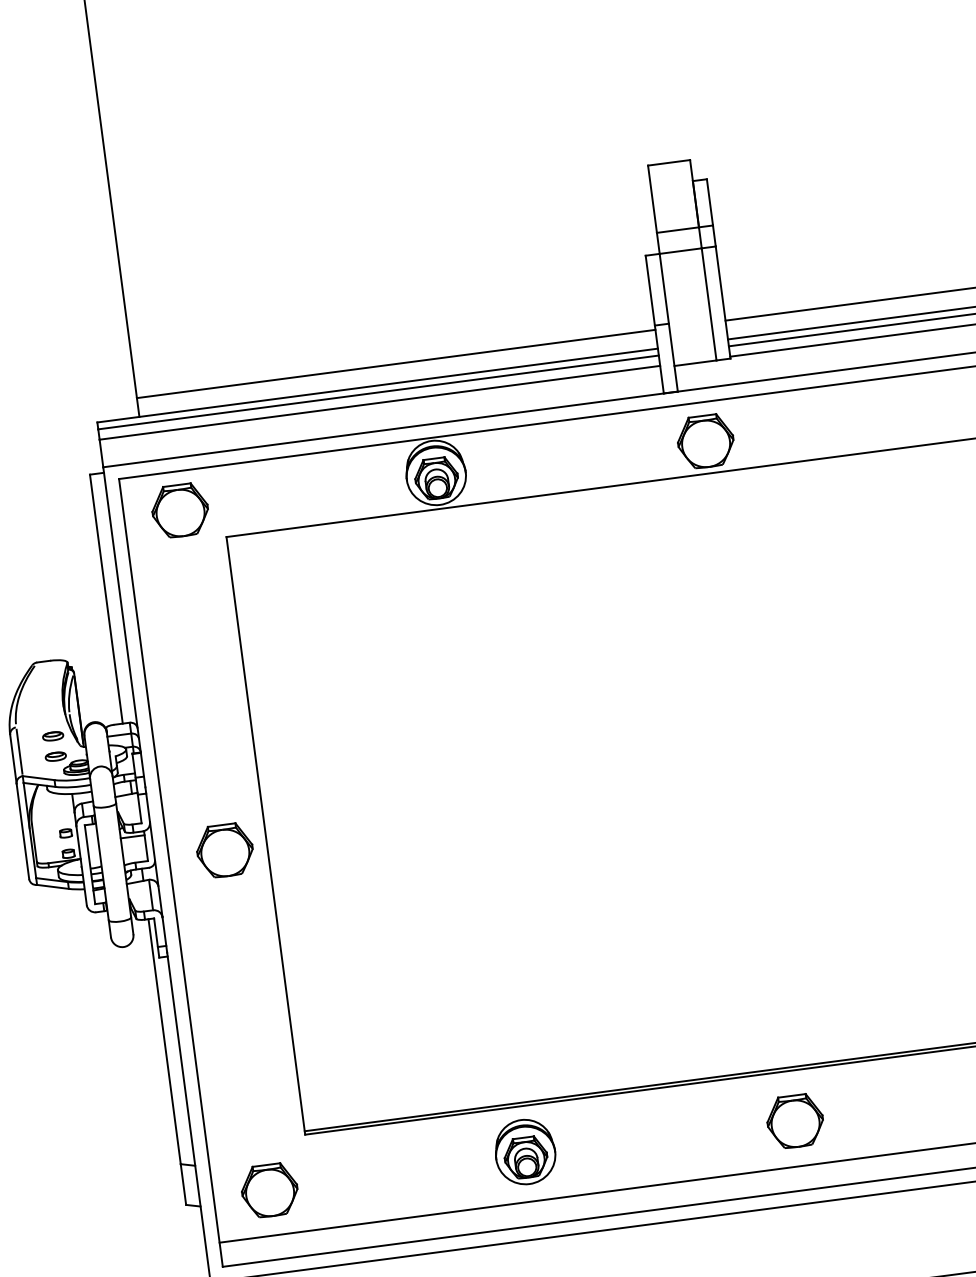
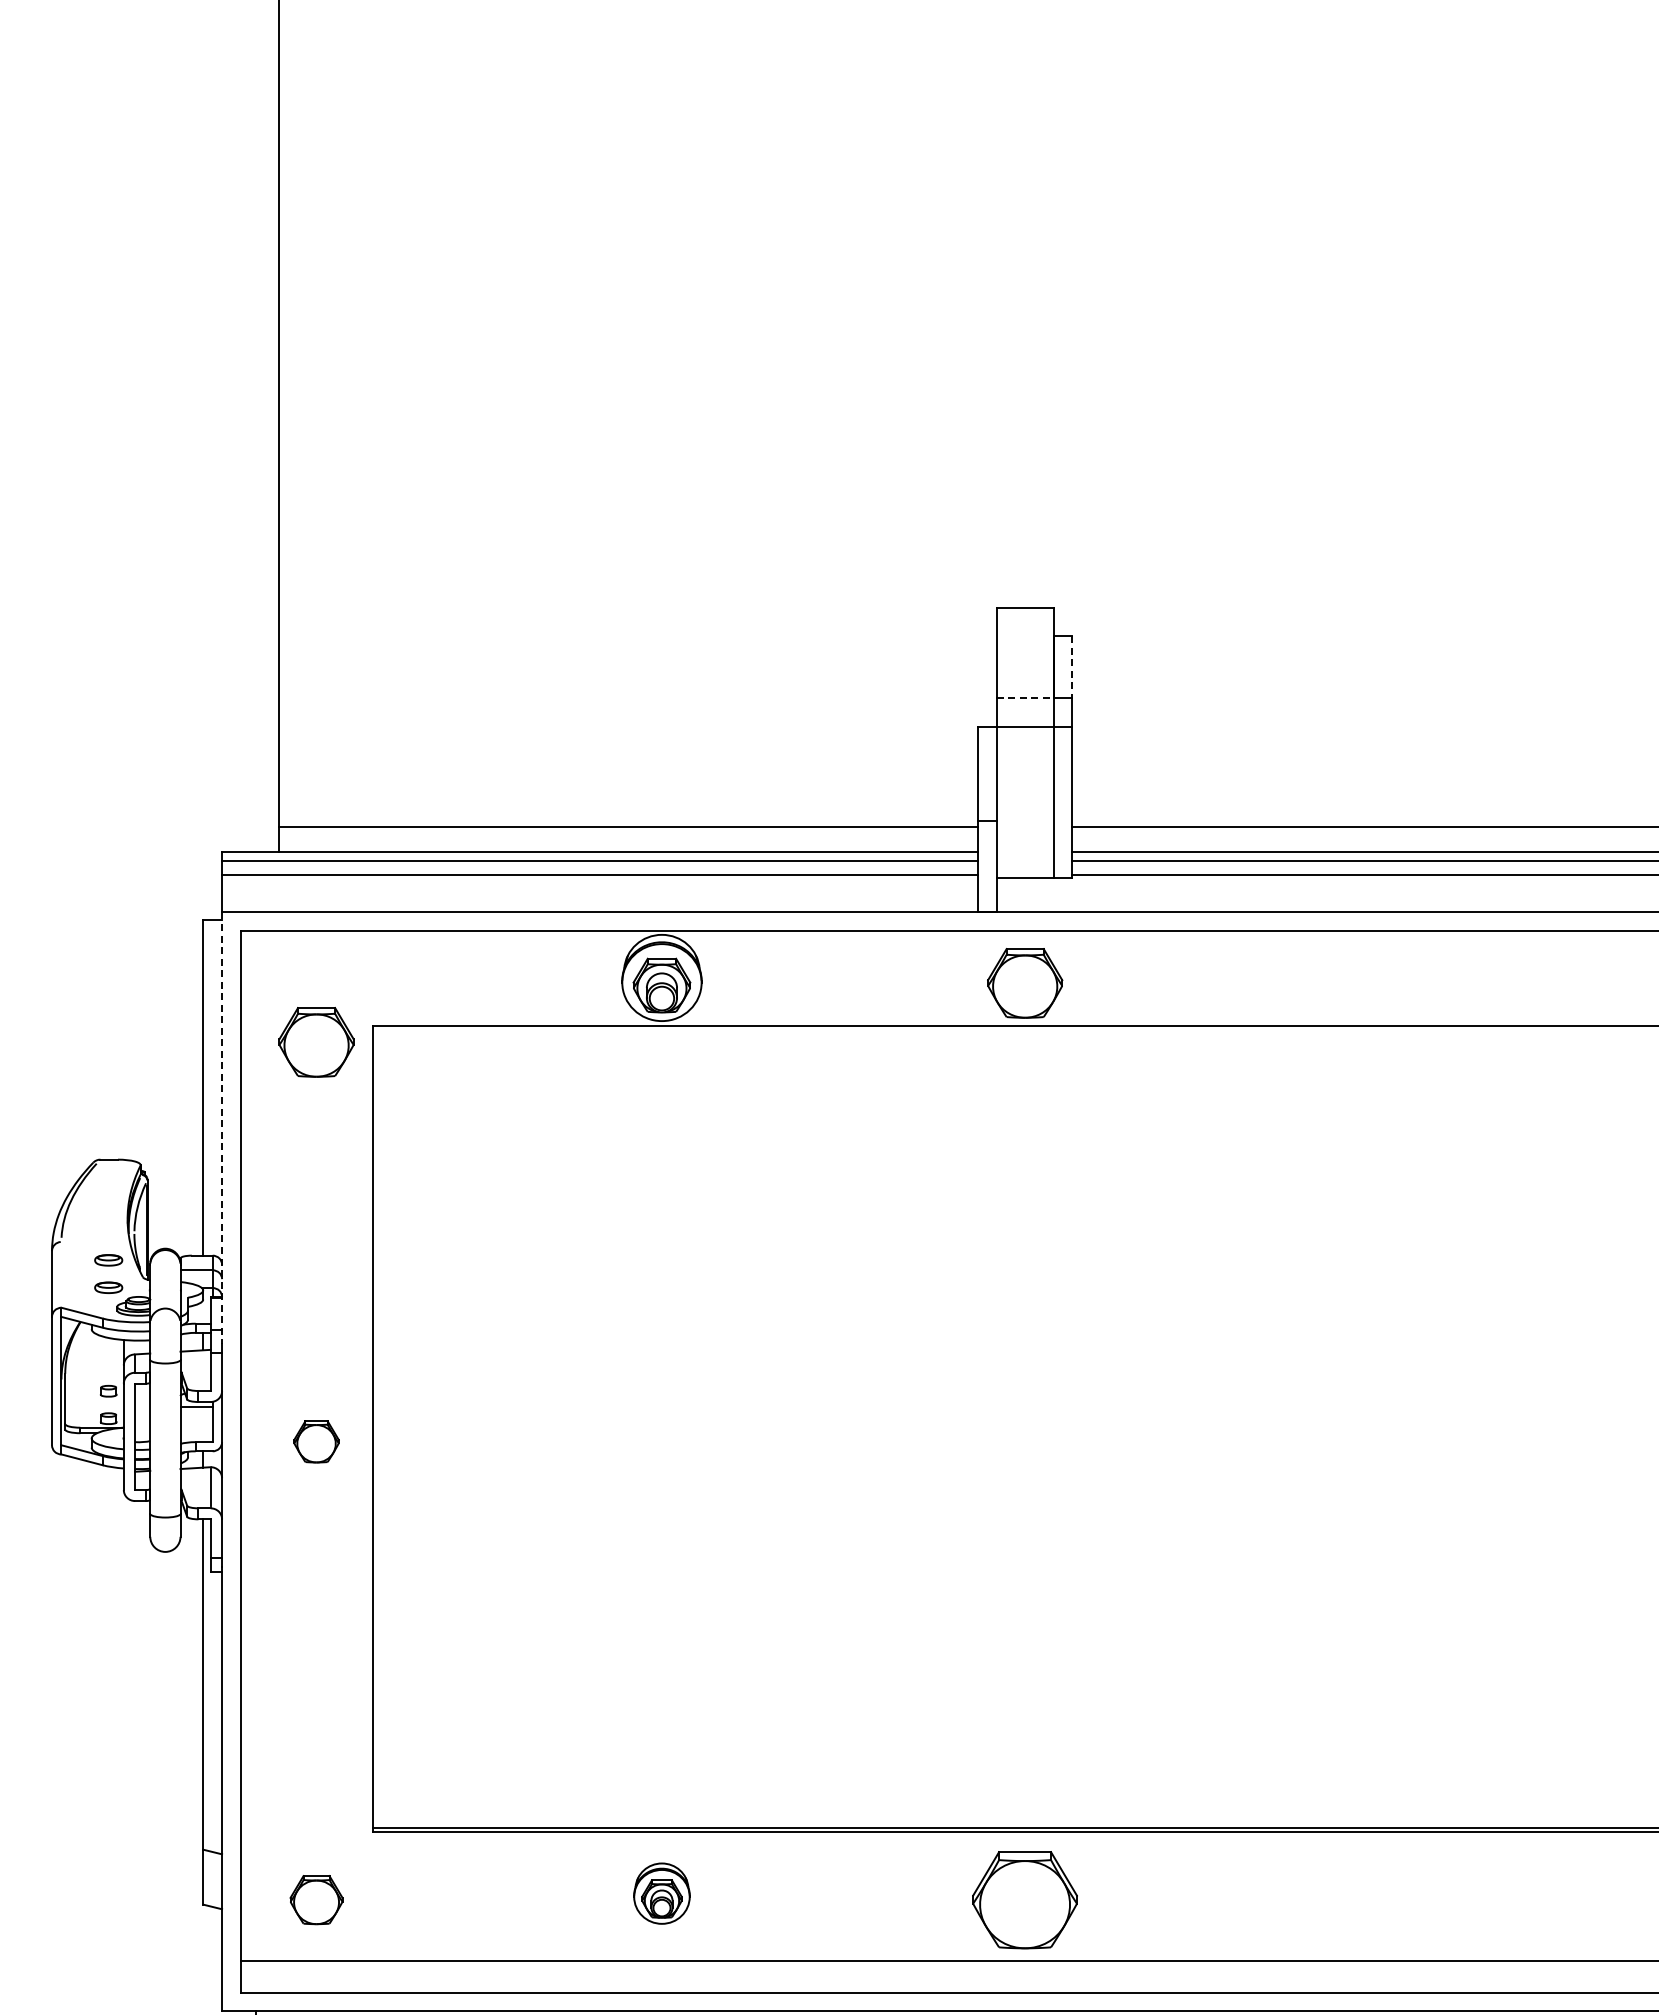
line: (710, 202) -> (1072, 667), solid -> dashed
line: (678, 230) -> (1025, 698), solid -> dashed
part: (180, 510) -> (316, 1042), moved
line: (124, 627) -> (222, 1128), solid -> dashed
line: (19, 751) -> (61, 1274), removed
part: (224, 850) -> (316, 1441), size x0.6
part: (795, 1120) -> (1025, 1899), size x1.4
part: (524, 1151) -> (661, 1893), size x0.7
part: (269, 1190) -> (316, 1899), size x0.7

